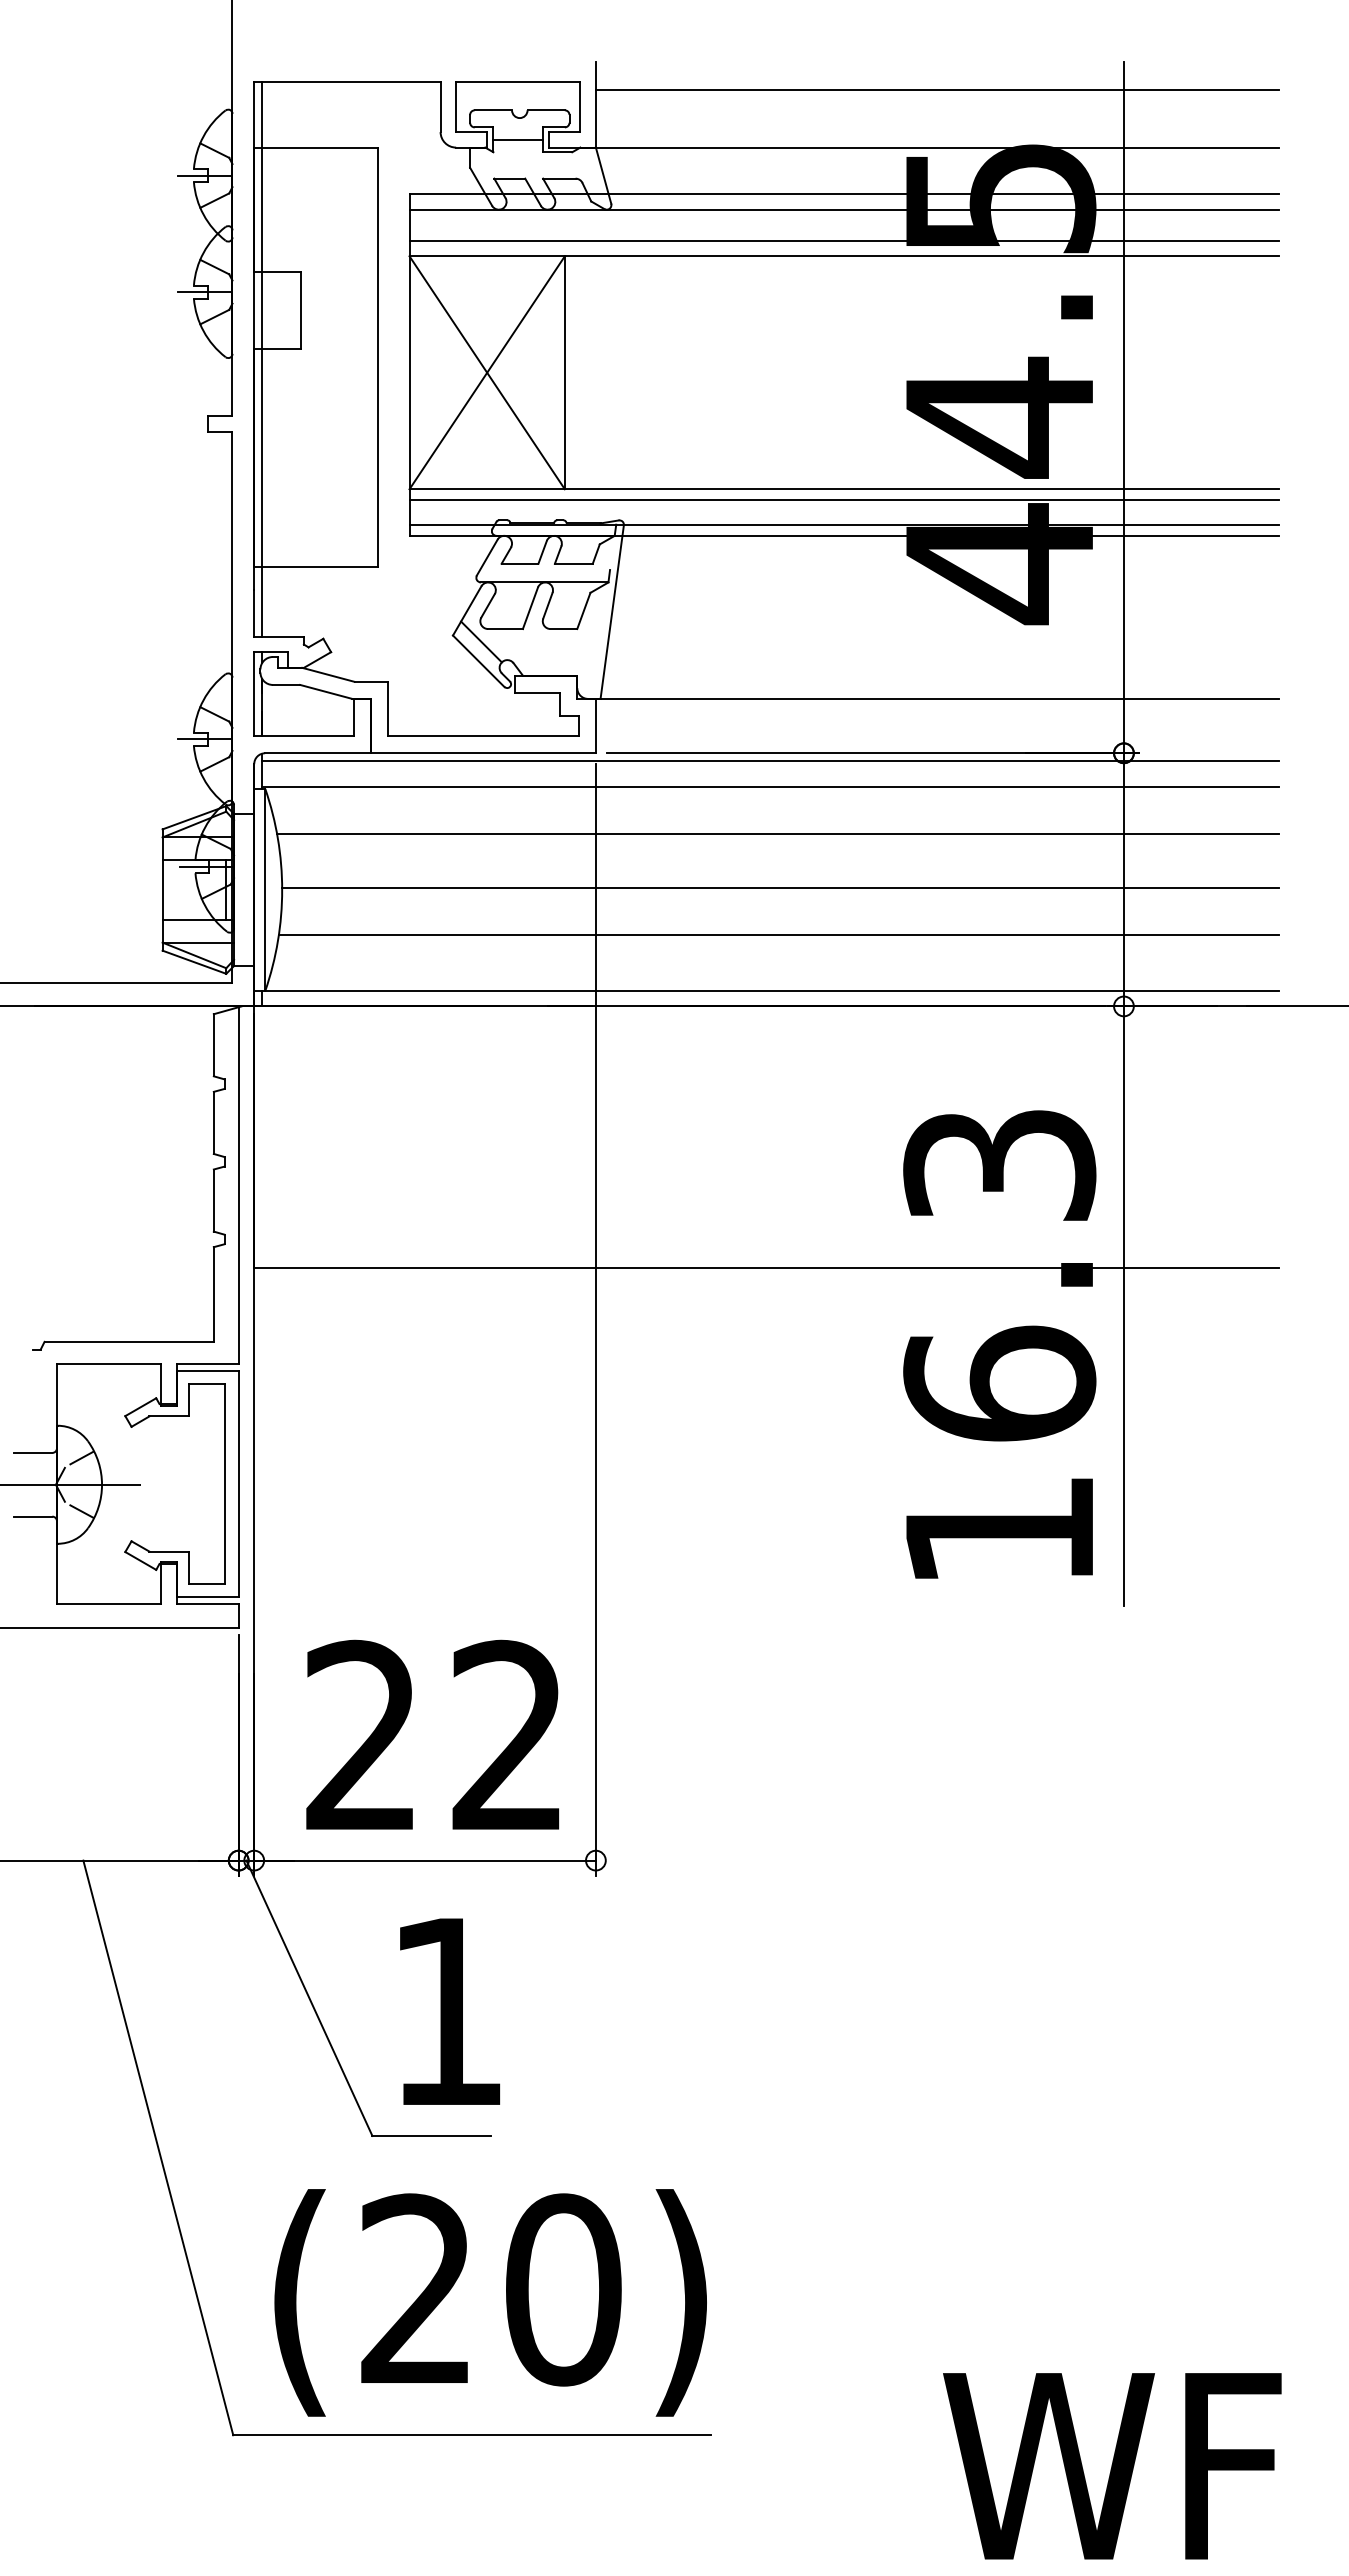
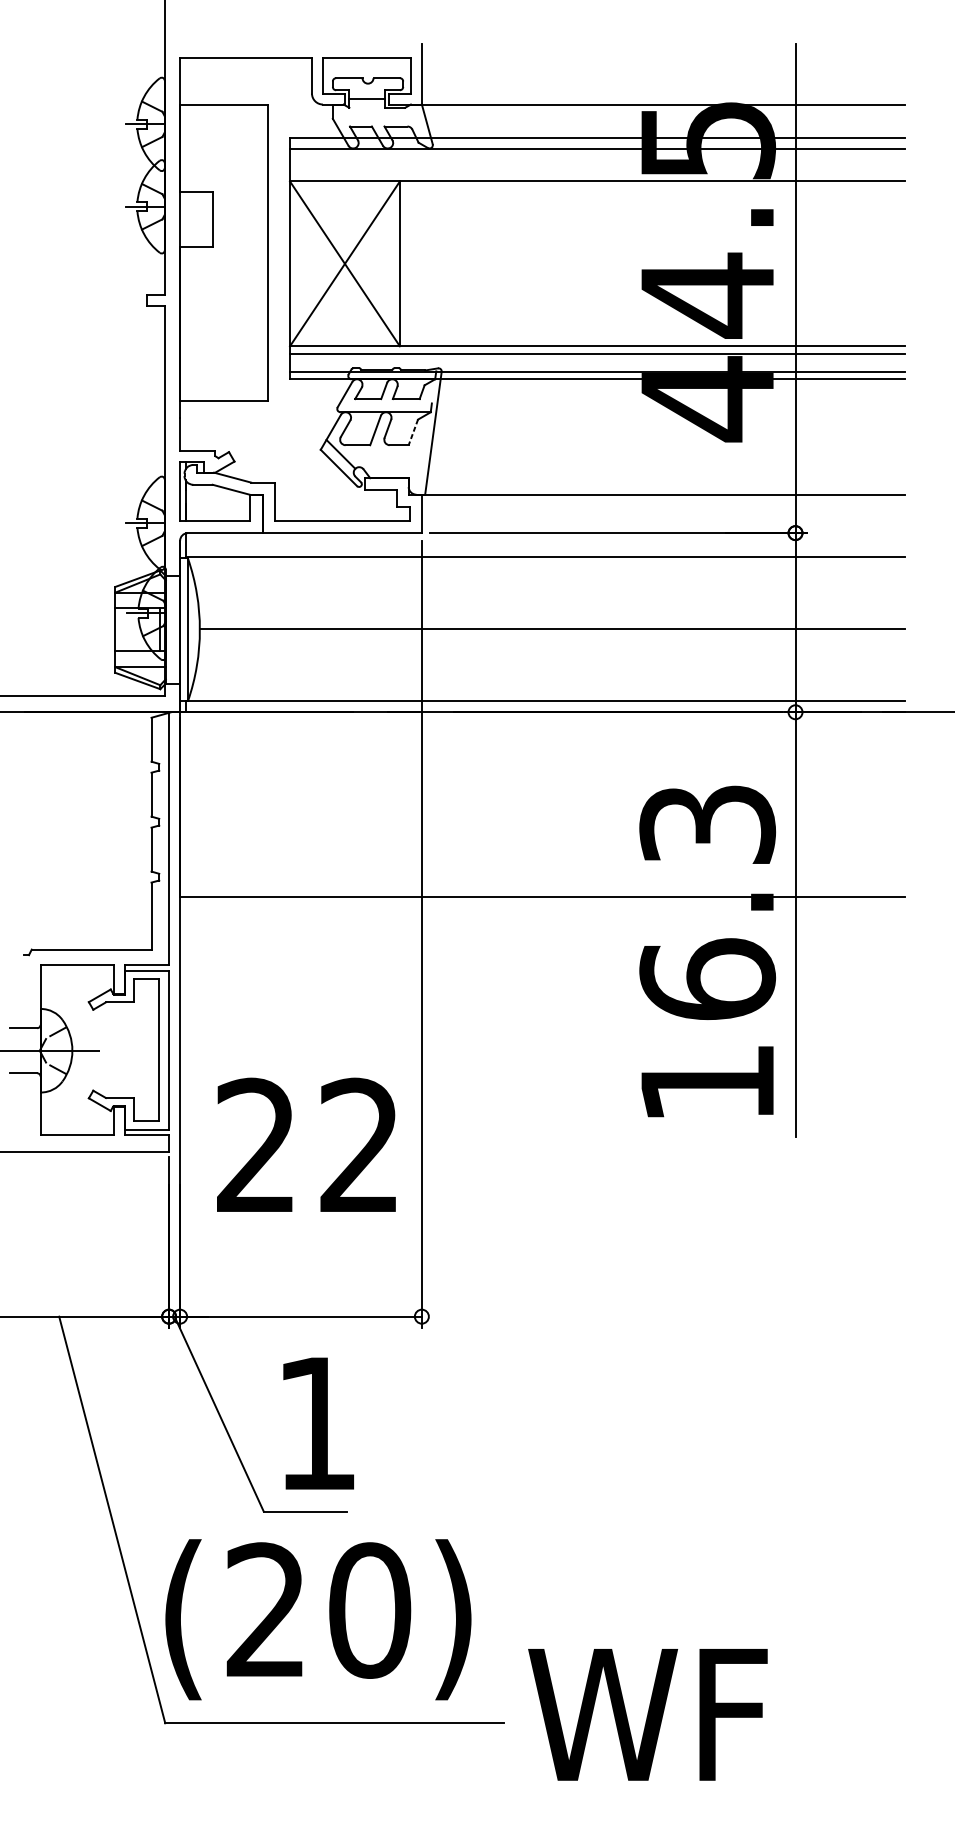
line: (937, 90) -> (663, 64), removed
line: (844, 240) -> (597, 170), removed
line: (262, 359) -> (185, 254), removed
line: (583, 611) -> (413, 432), solid -> dashed
line: (770, 761) -> (545, 538), removed
line: (778, 834) -> (551, 590), removed
line: (778, 935) -> (551, 662), removed
text: (432, 1734) -> (306, 1144), moved
text: (490, 2302) -> (318, 1619), moved
text: (1112, 2466) -> (648, 1714), moved

